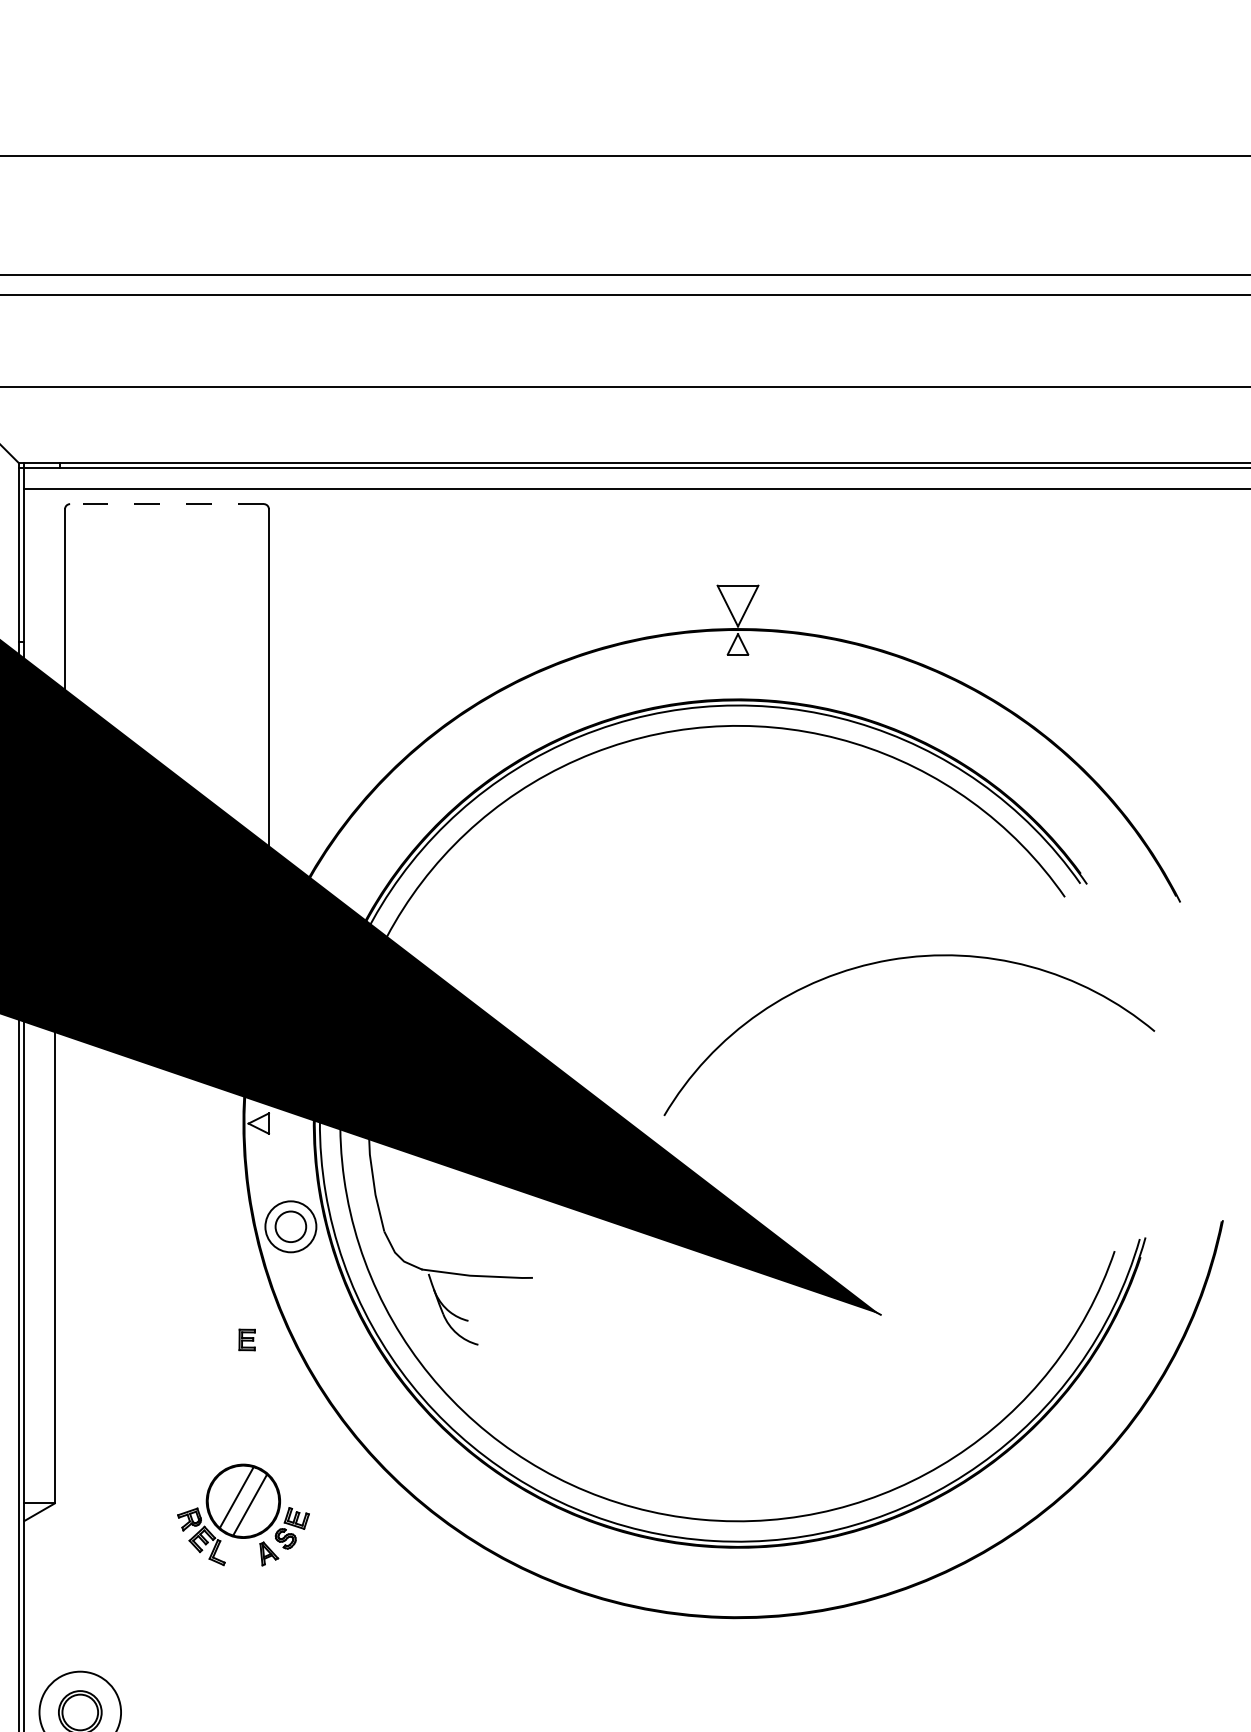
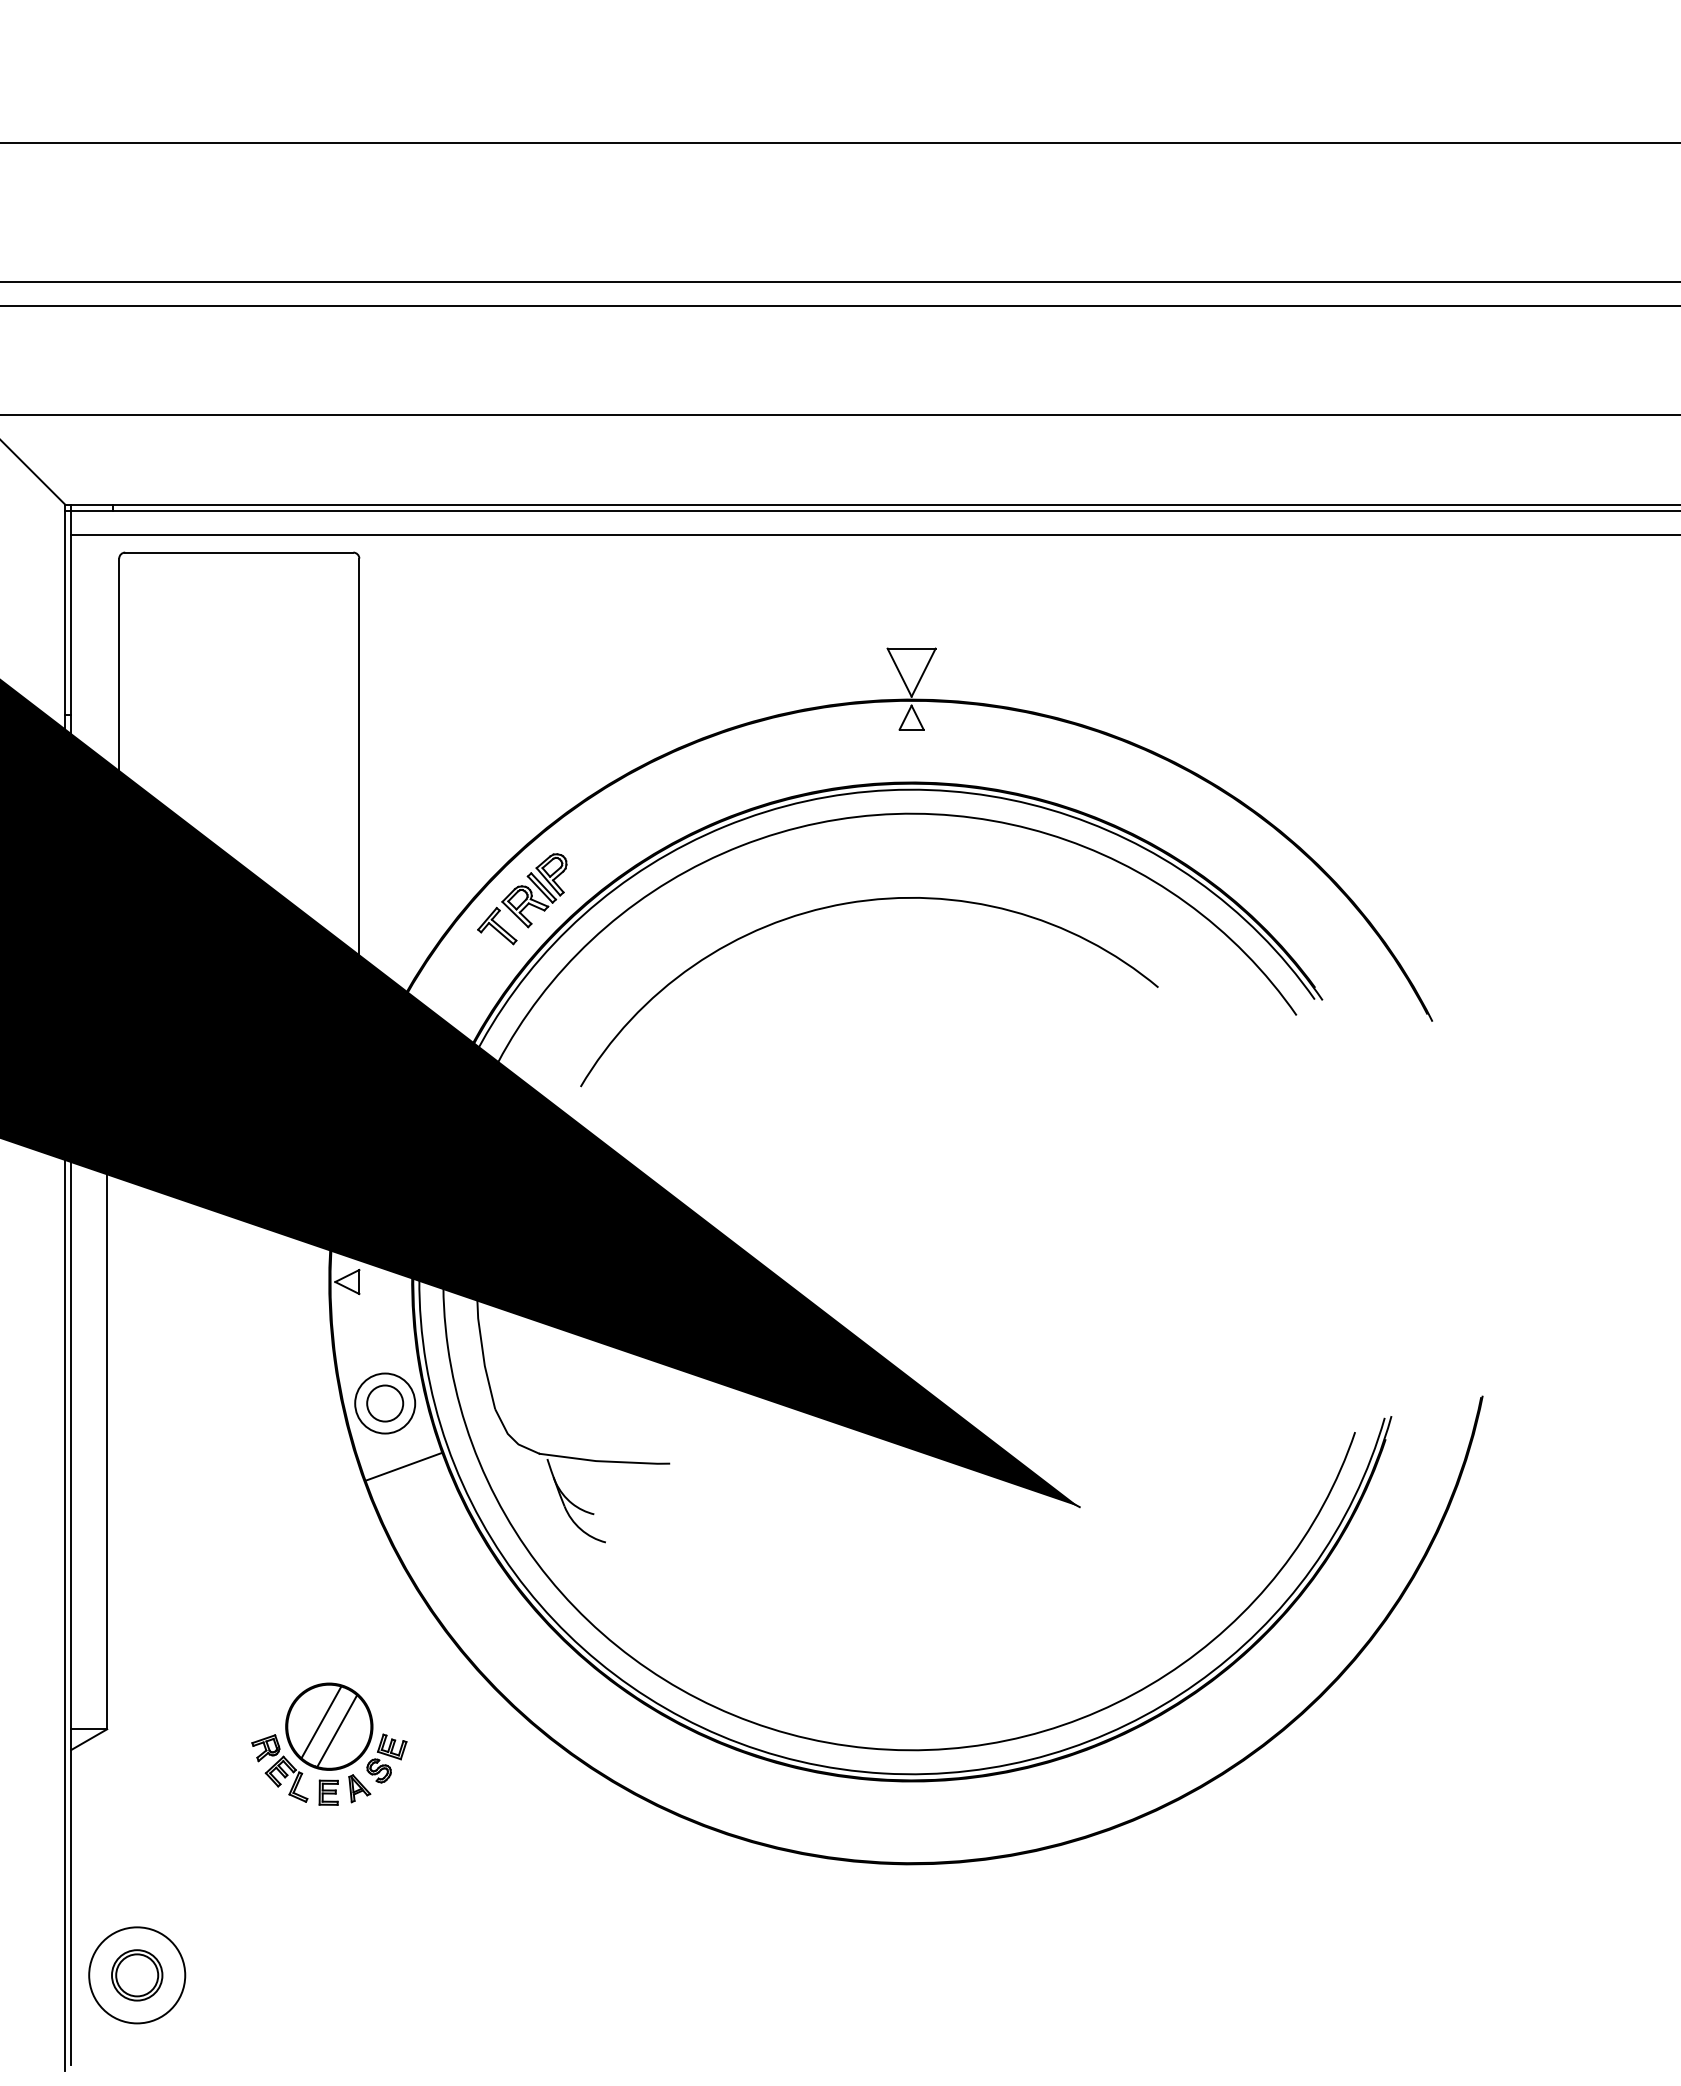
line: (166, 504) -> (238, 552), dashed -> solid
part: (407, 798) -> (522, 899), added
arc: (902, 959) -> (861, 902), moved
line: (306, 1280) -> (403, 1466), added
part: (247, 1339) -> (328, 1792), moved

